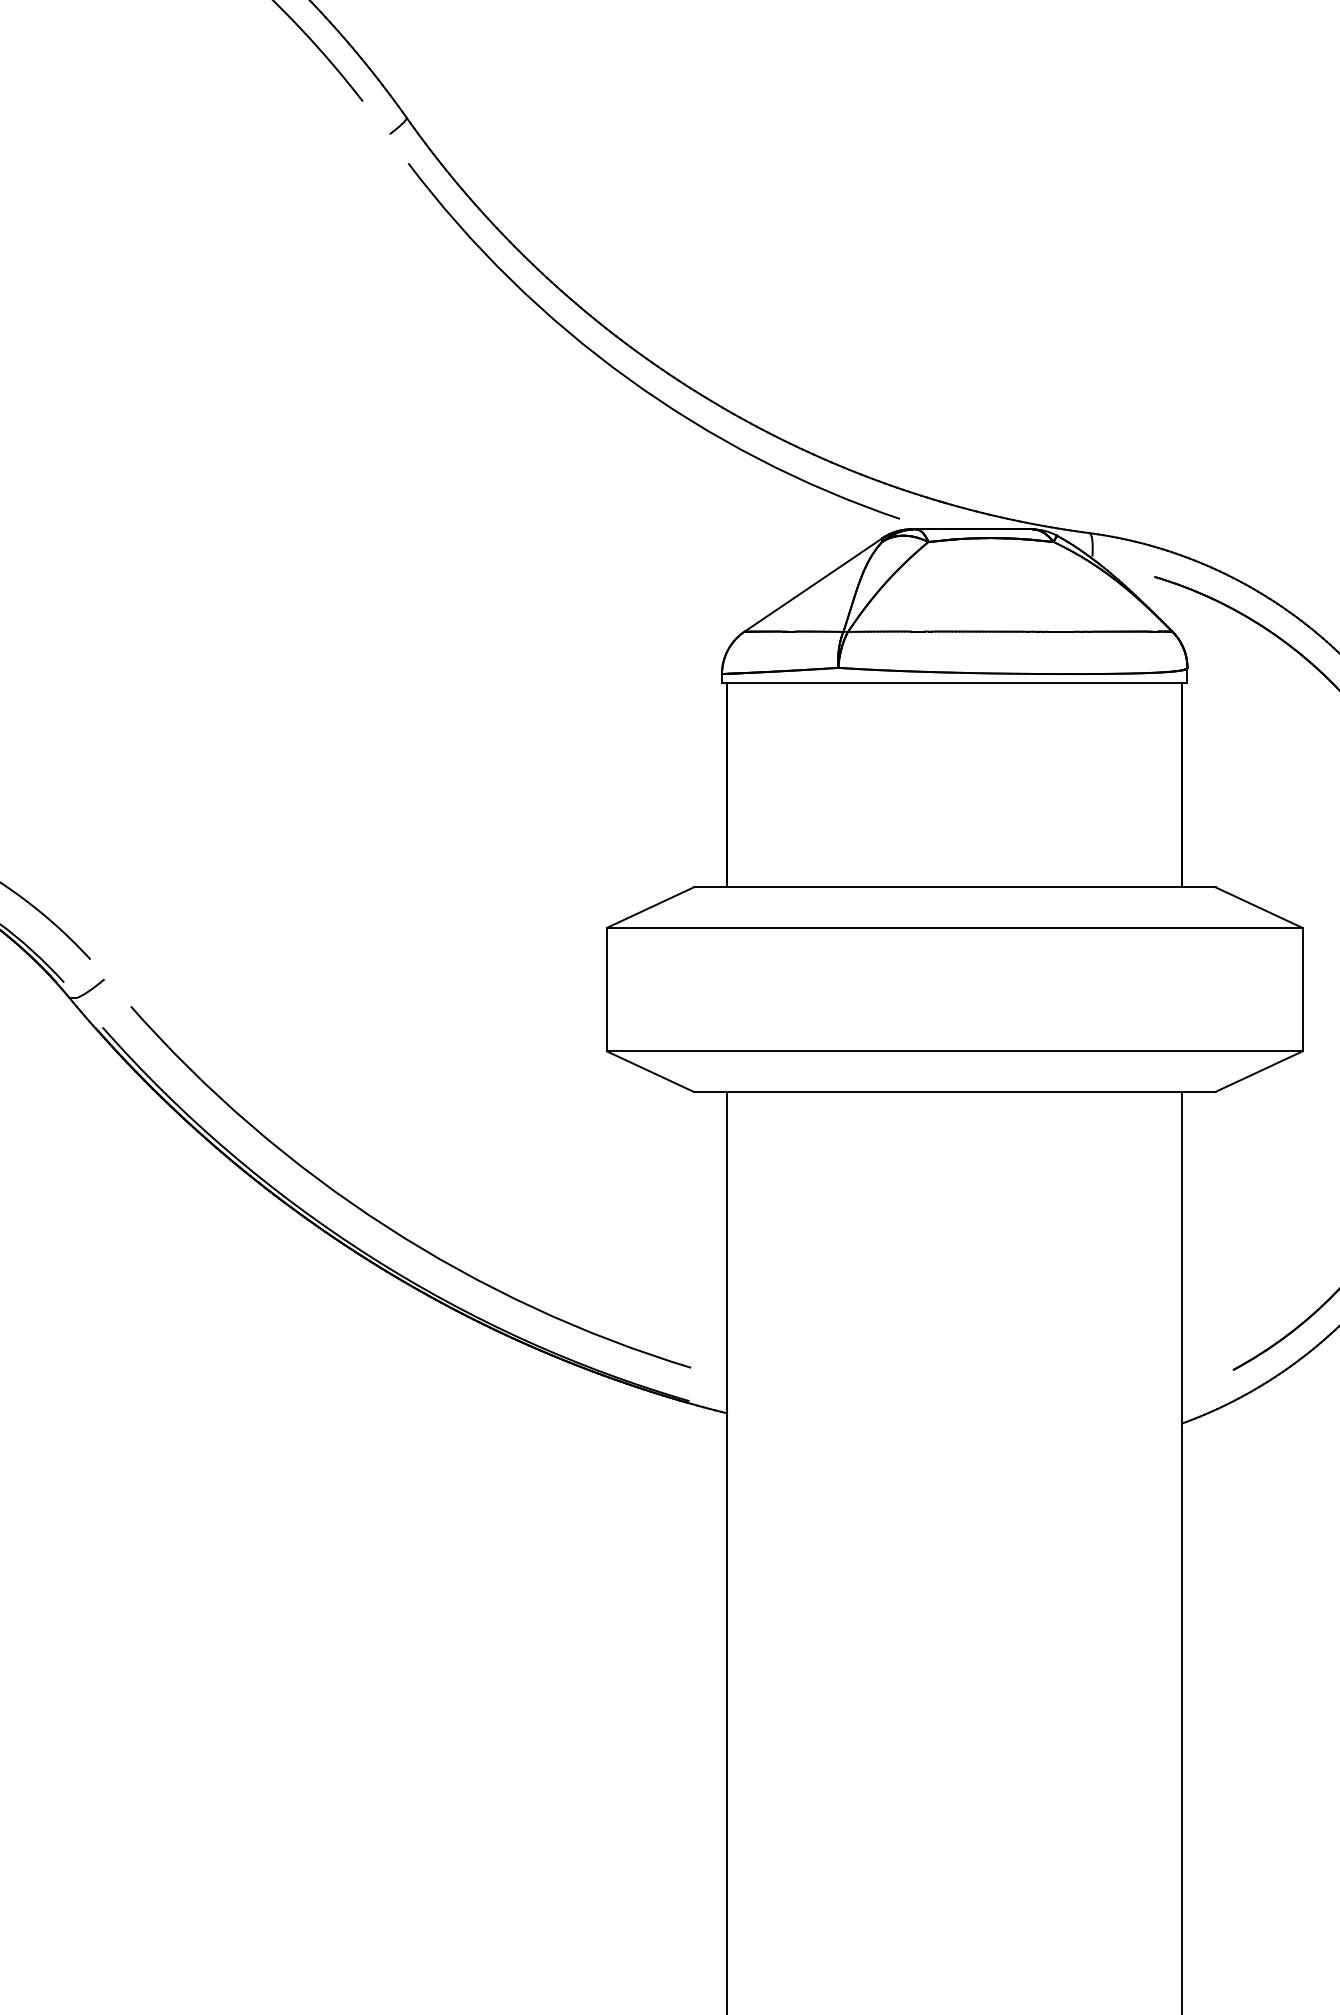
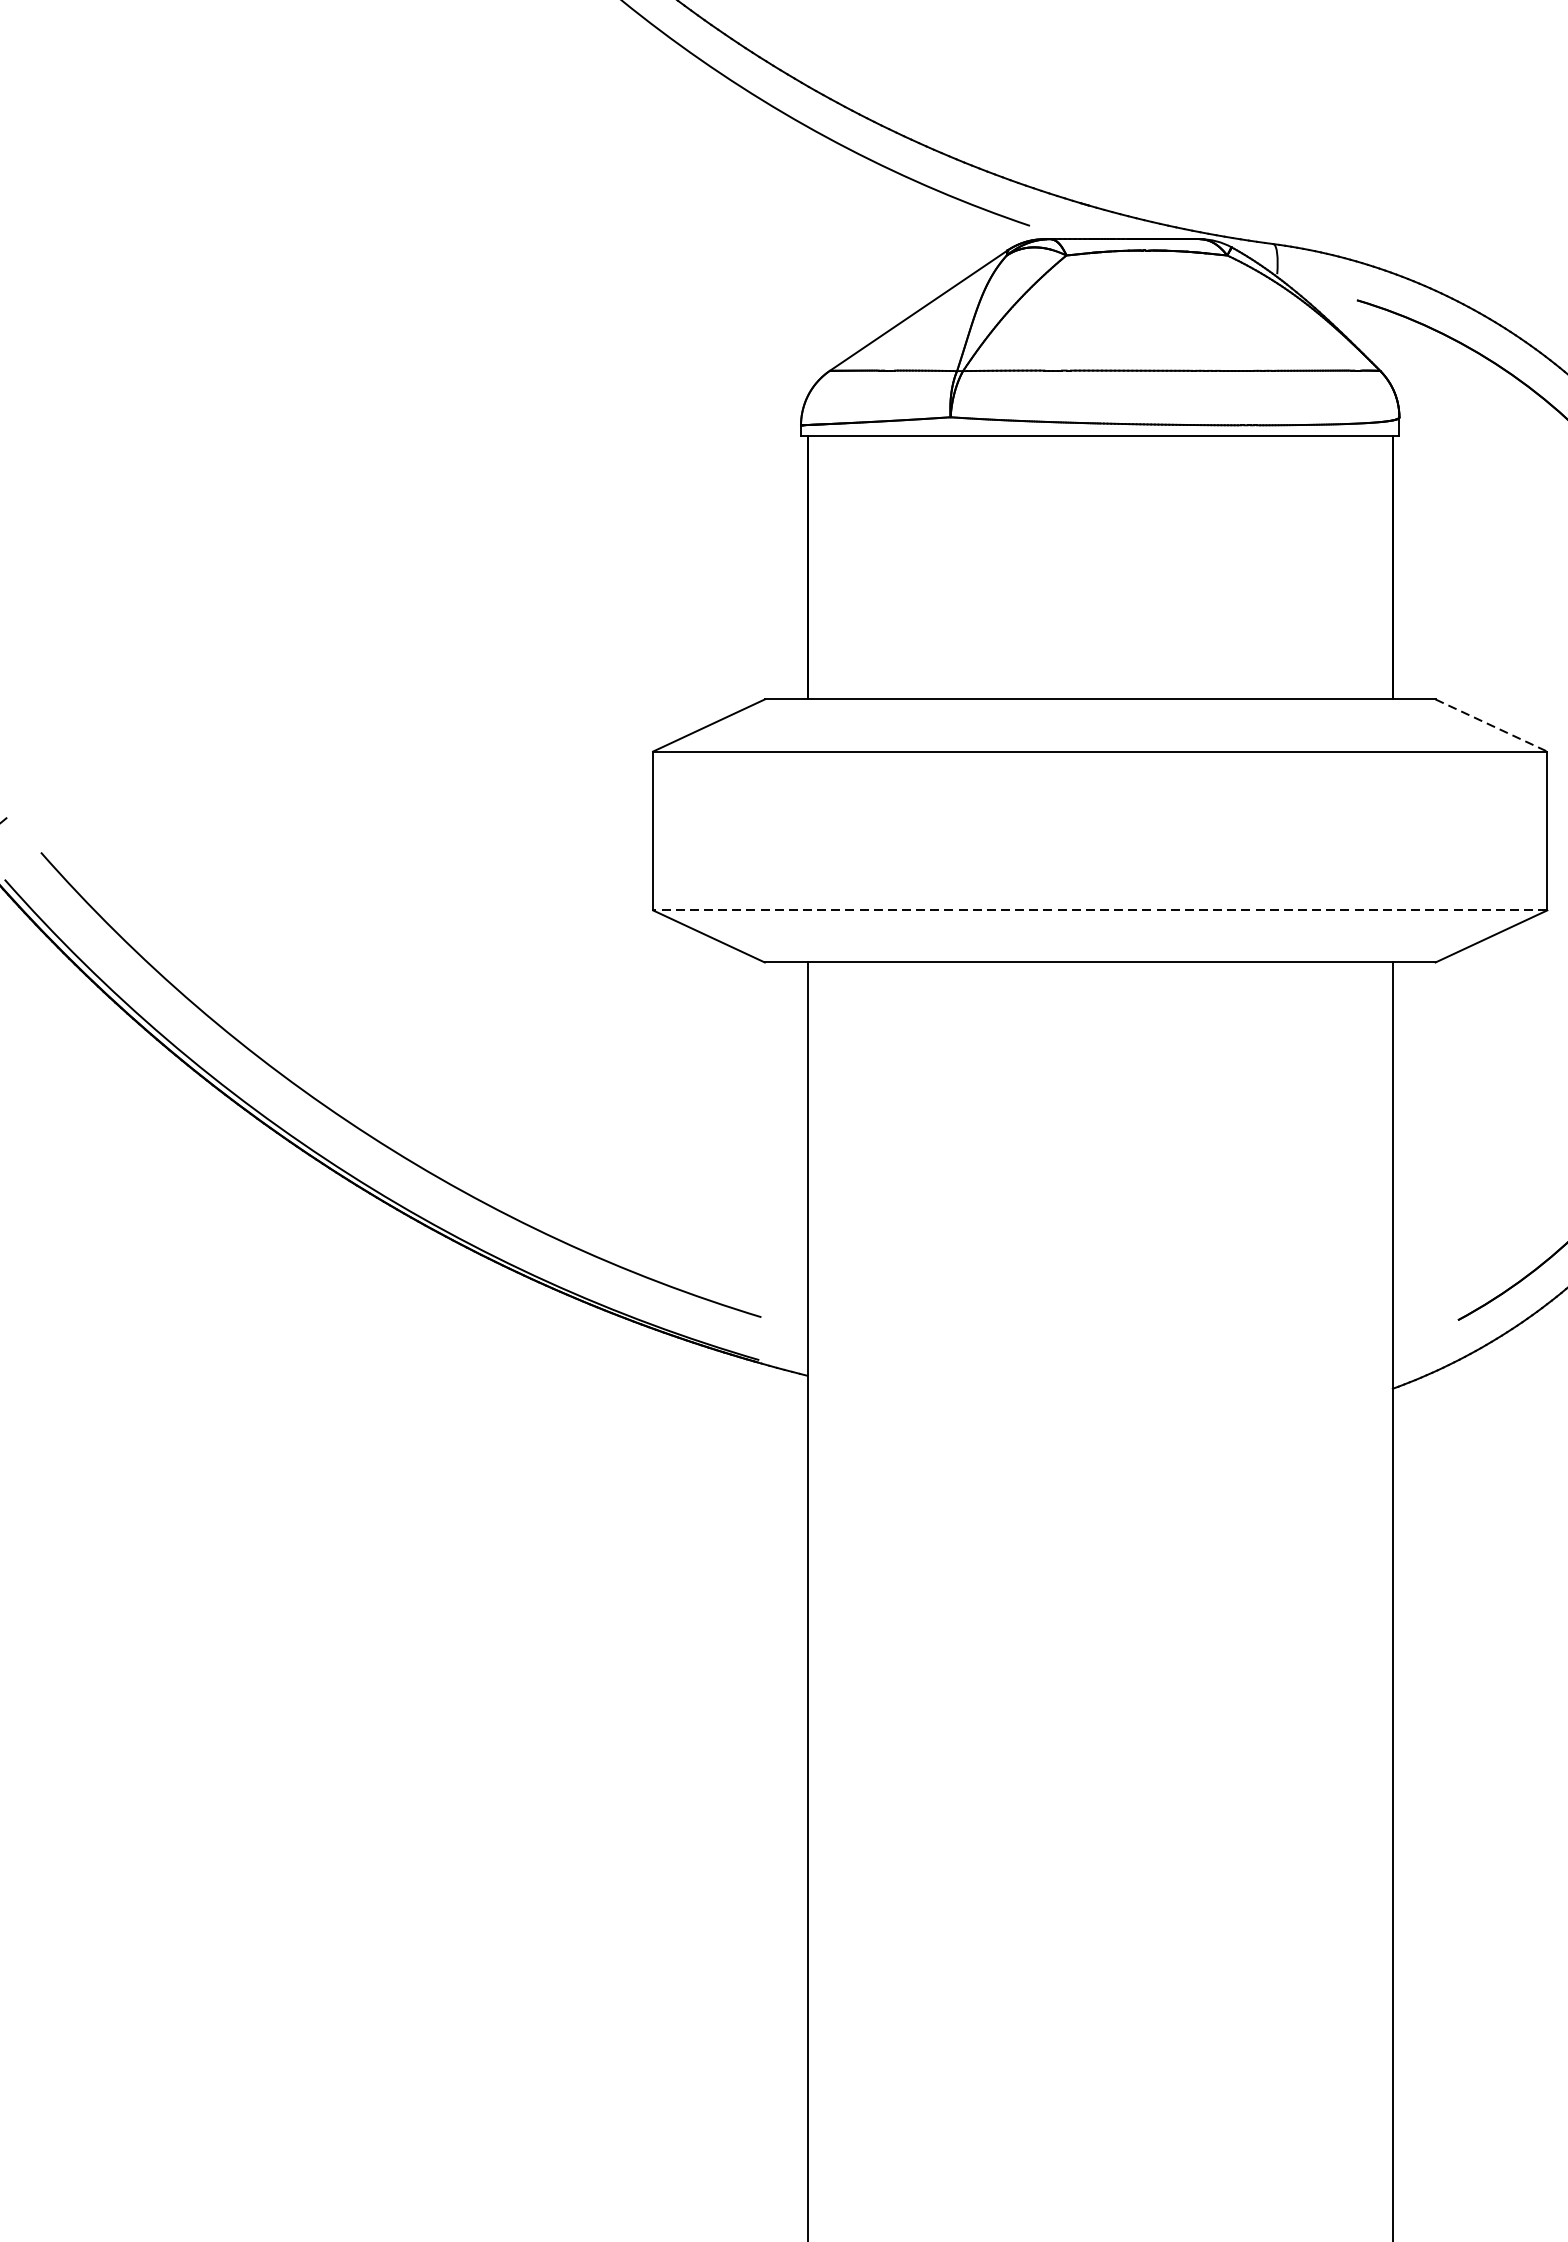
line: (1259, 907) -> (1492, 725), solid -> dashed
line: (954, 1051) -> (1099, 910), solid -> dashed

